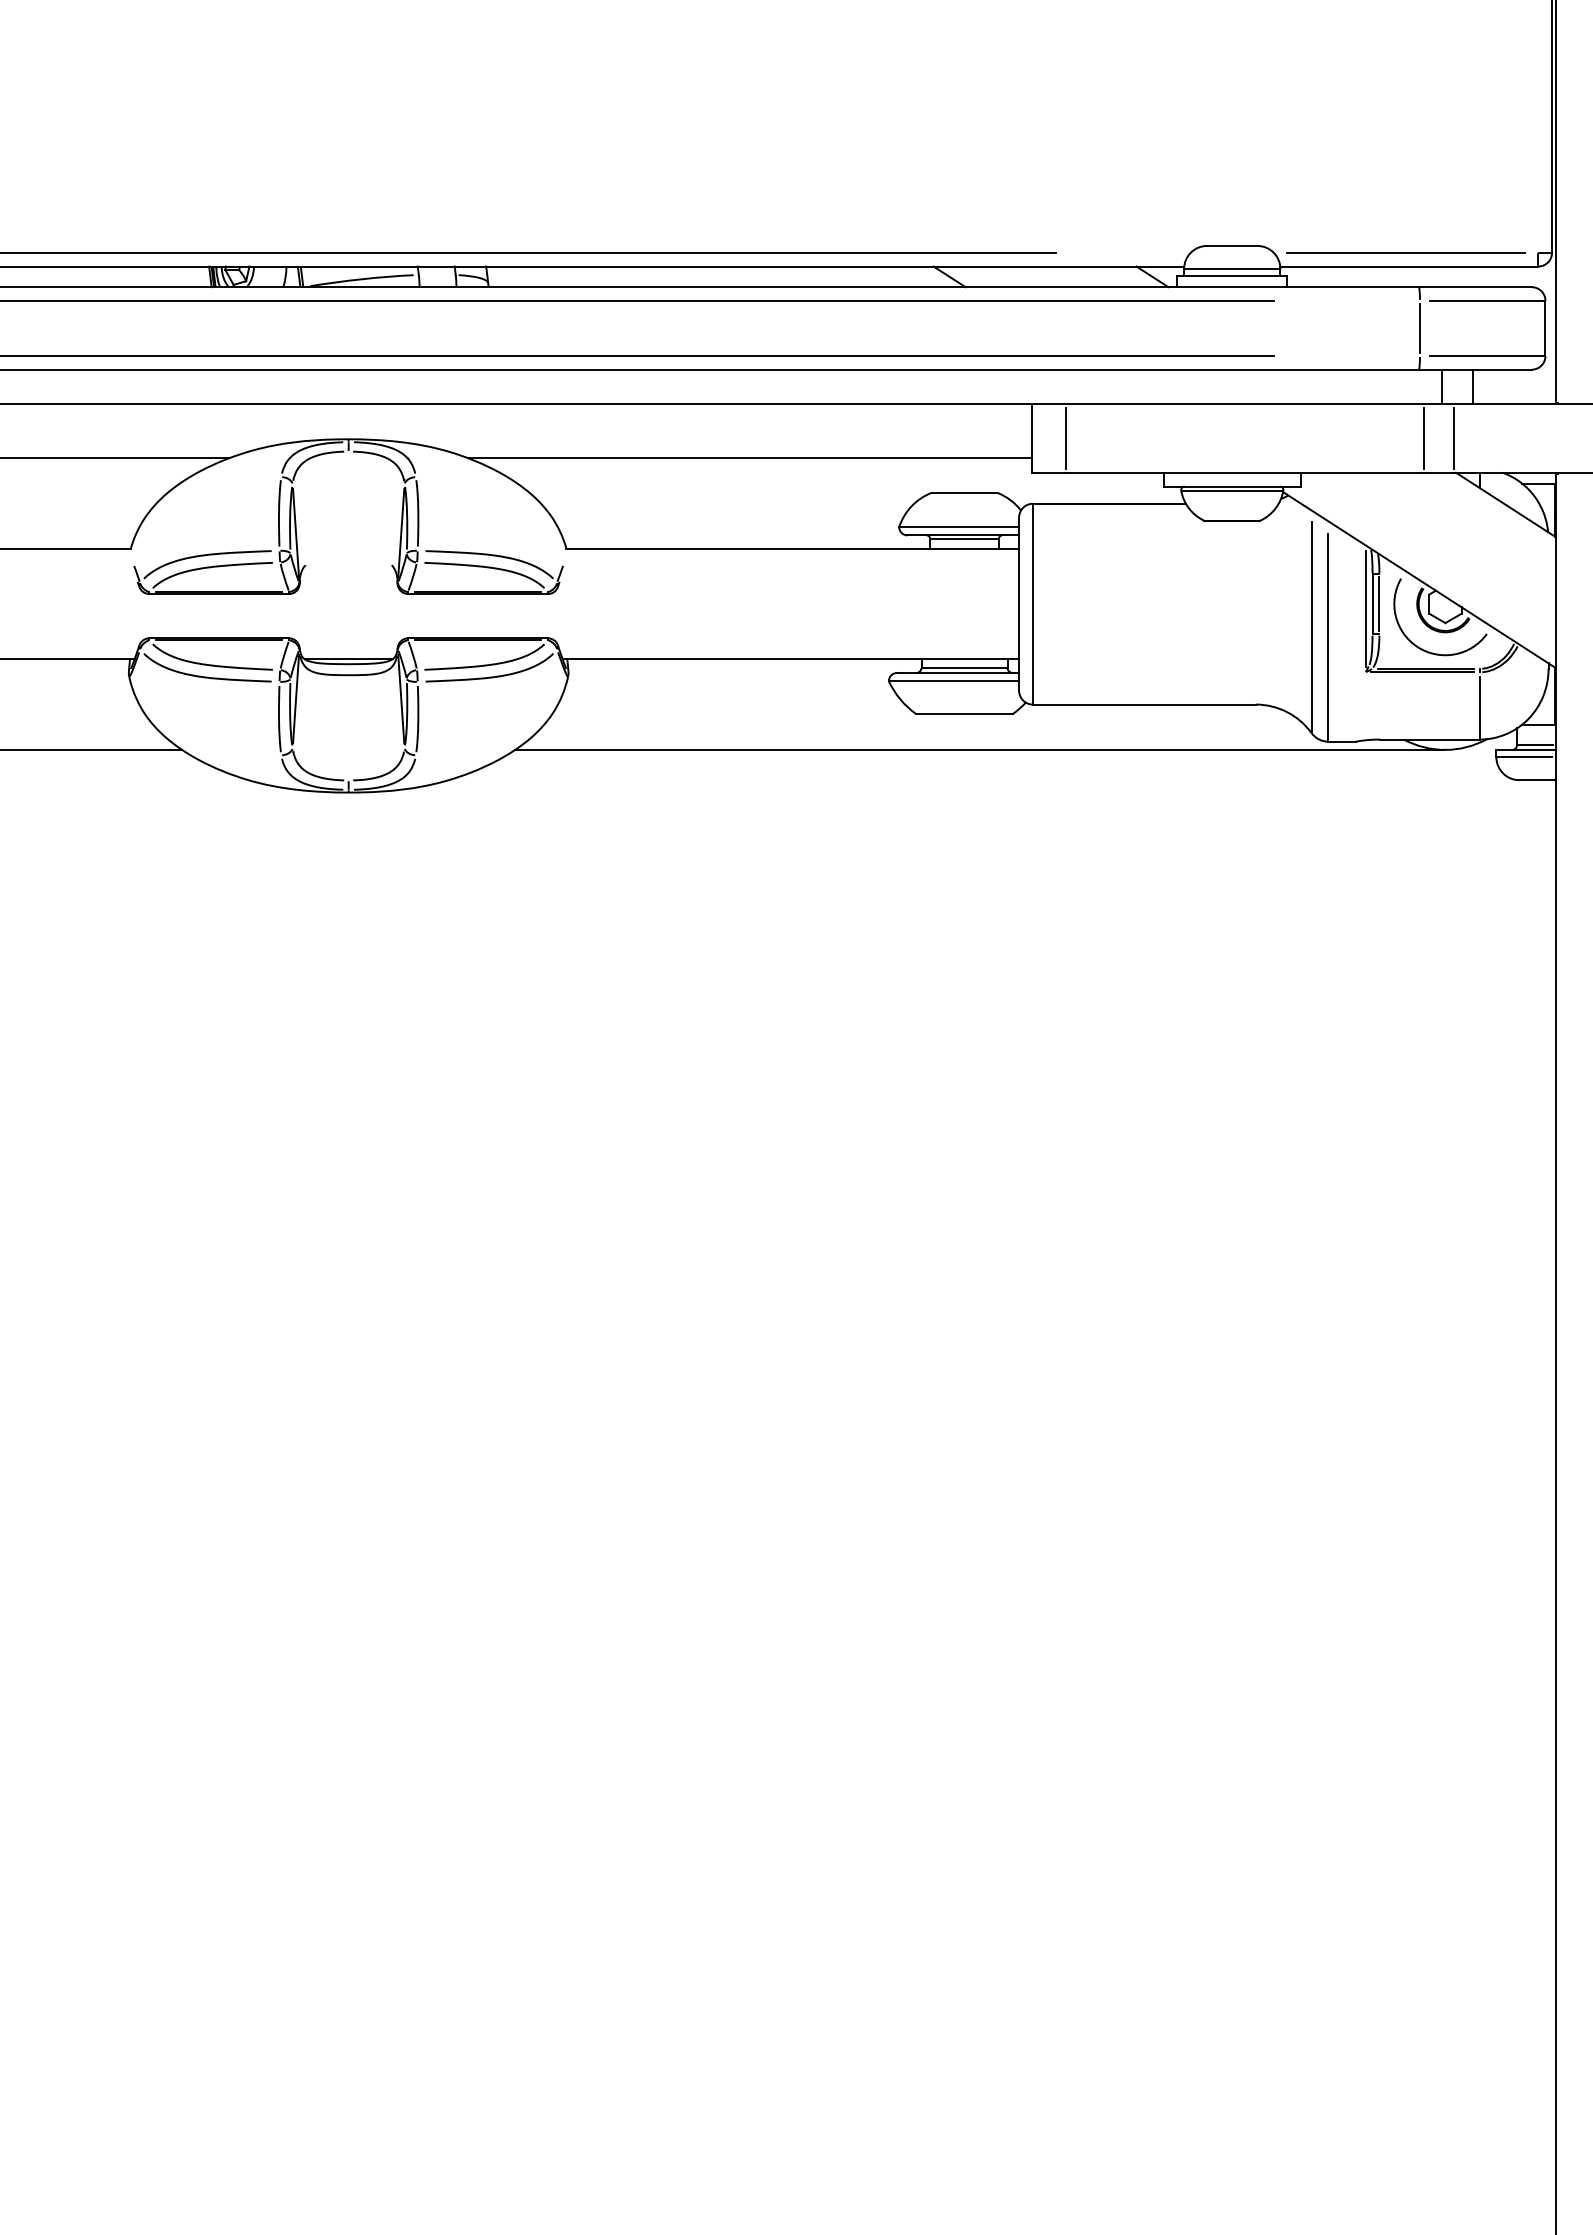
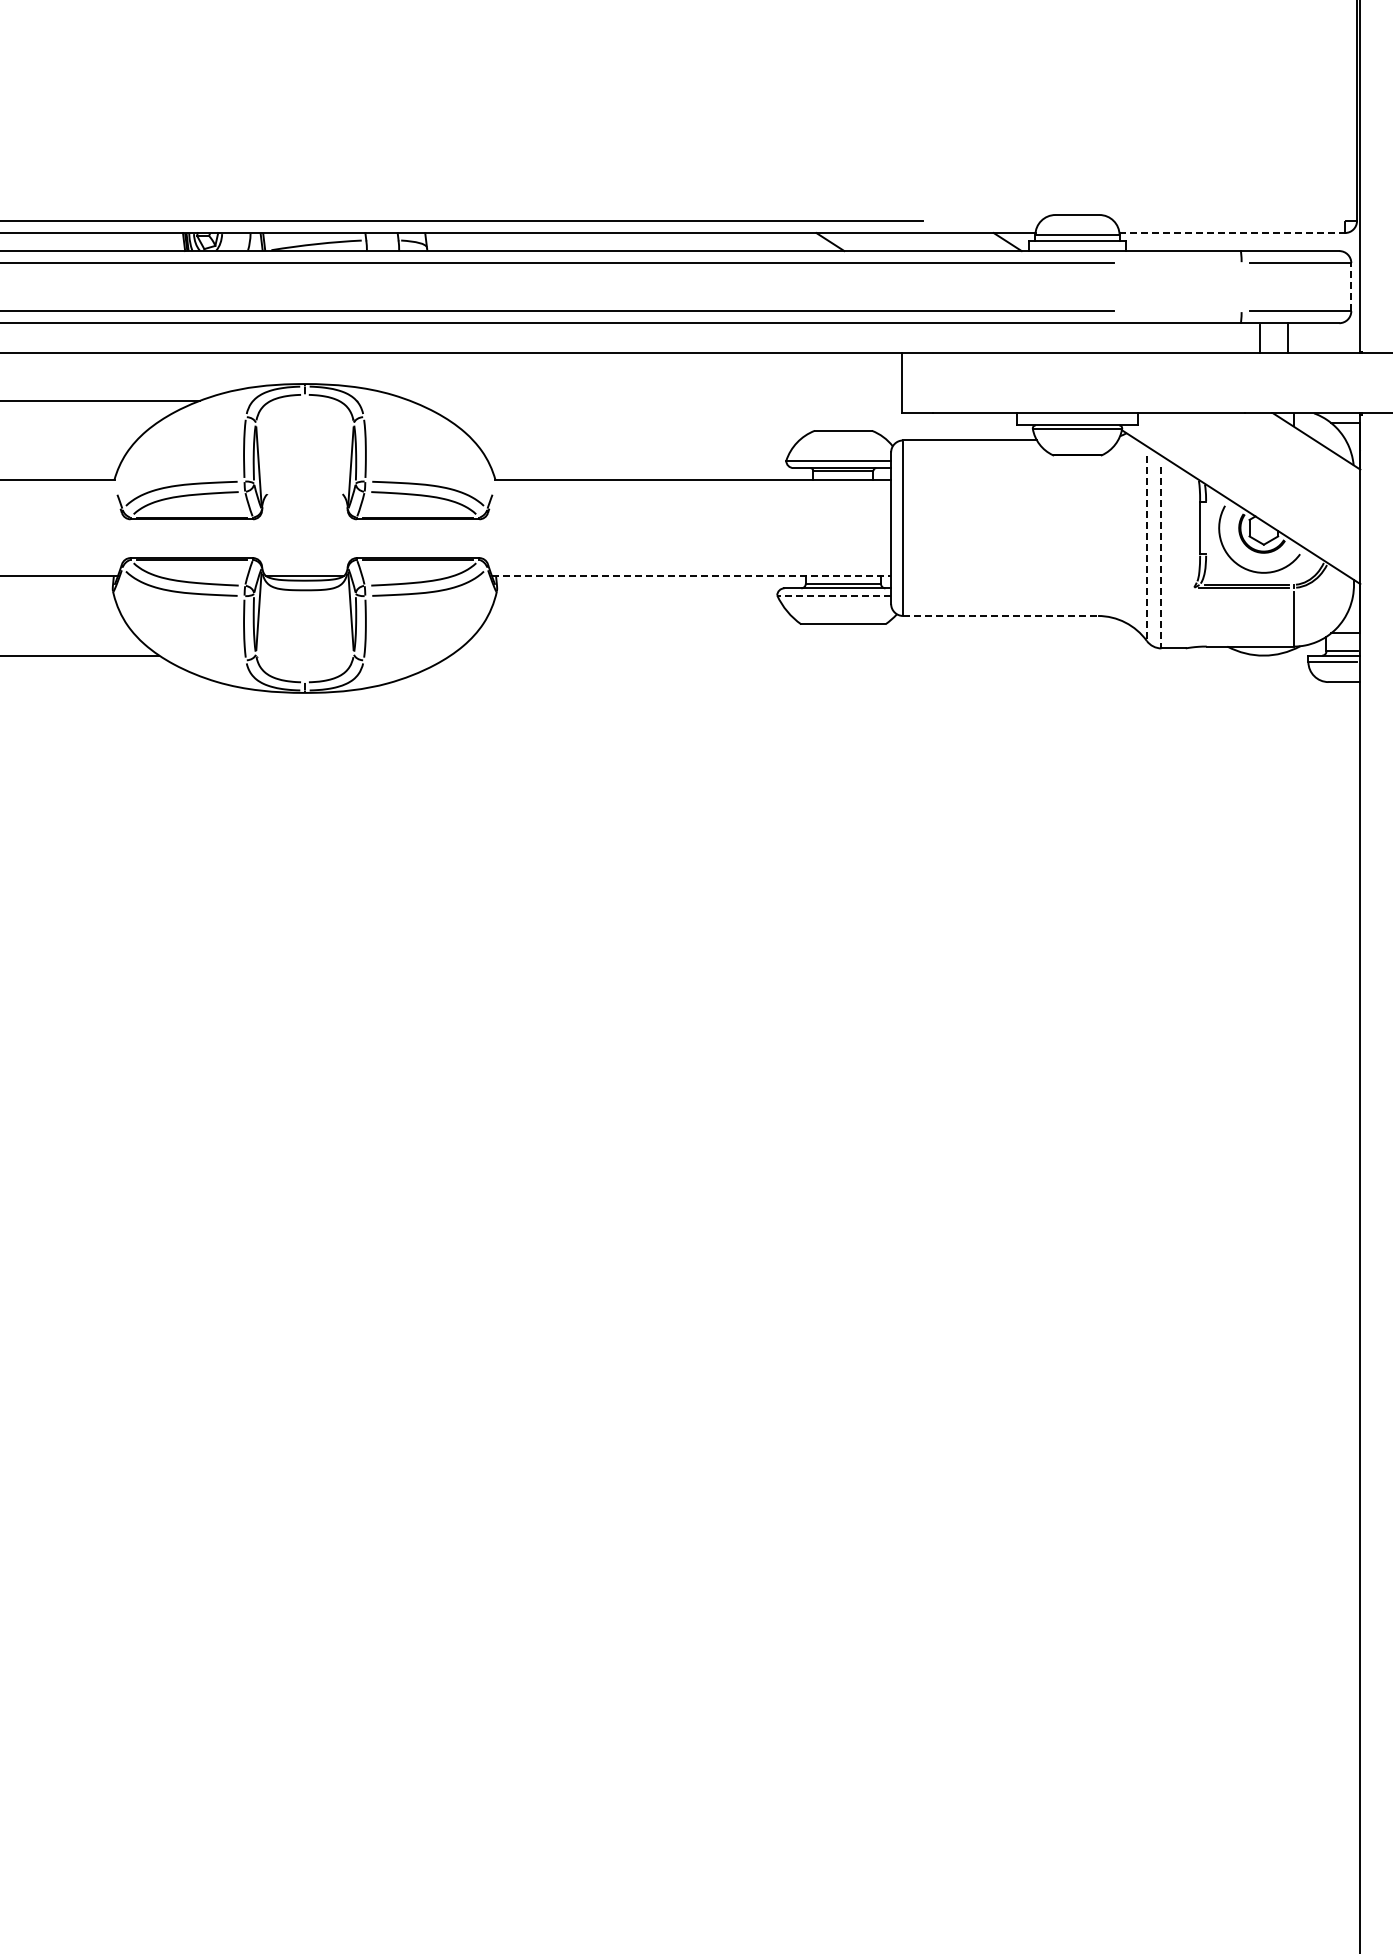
line: (1406, 253) -> (1229, 221), removed
line: (1409, 267) -> (1232, 233), solid -> dashed
line: (1419, 327) -> (1241, 286), removed
line: (1545, 327) -> (1351, 286), solid -> dashed
line: (1066, 438) -> (932, 383), removed
line: (1424, 438) -> (1245, 383), removed
line: (1454, 438) -> (1271, 383), removed
line: (749, 458) -> (655, 400), removed
line: (1379, 603) -> (1206, 527), removed
line: (1366, 609) -> (1194, 532), removed
line: (1311, 627) -> (1146, 548), solid -> dashed
line: (1328, 637) -> (1161, 557), solid -> dashed
line: (790, 659) -> (691, 576), solid -> dashed
line: (954, 681) -> (834, 595), solid -> dashed
line: (1145, 704) -> (1001, 615), solid -> dashed
line: (979, 749) -> (856, 655), removed

